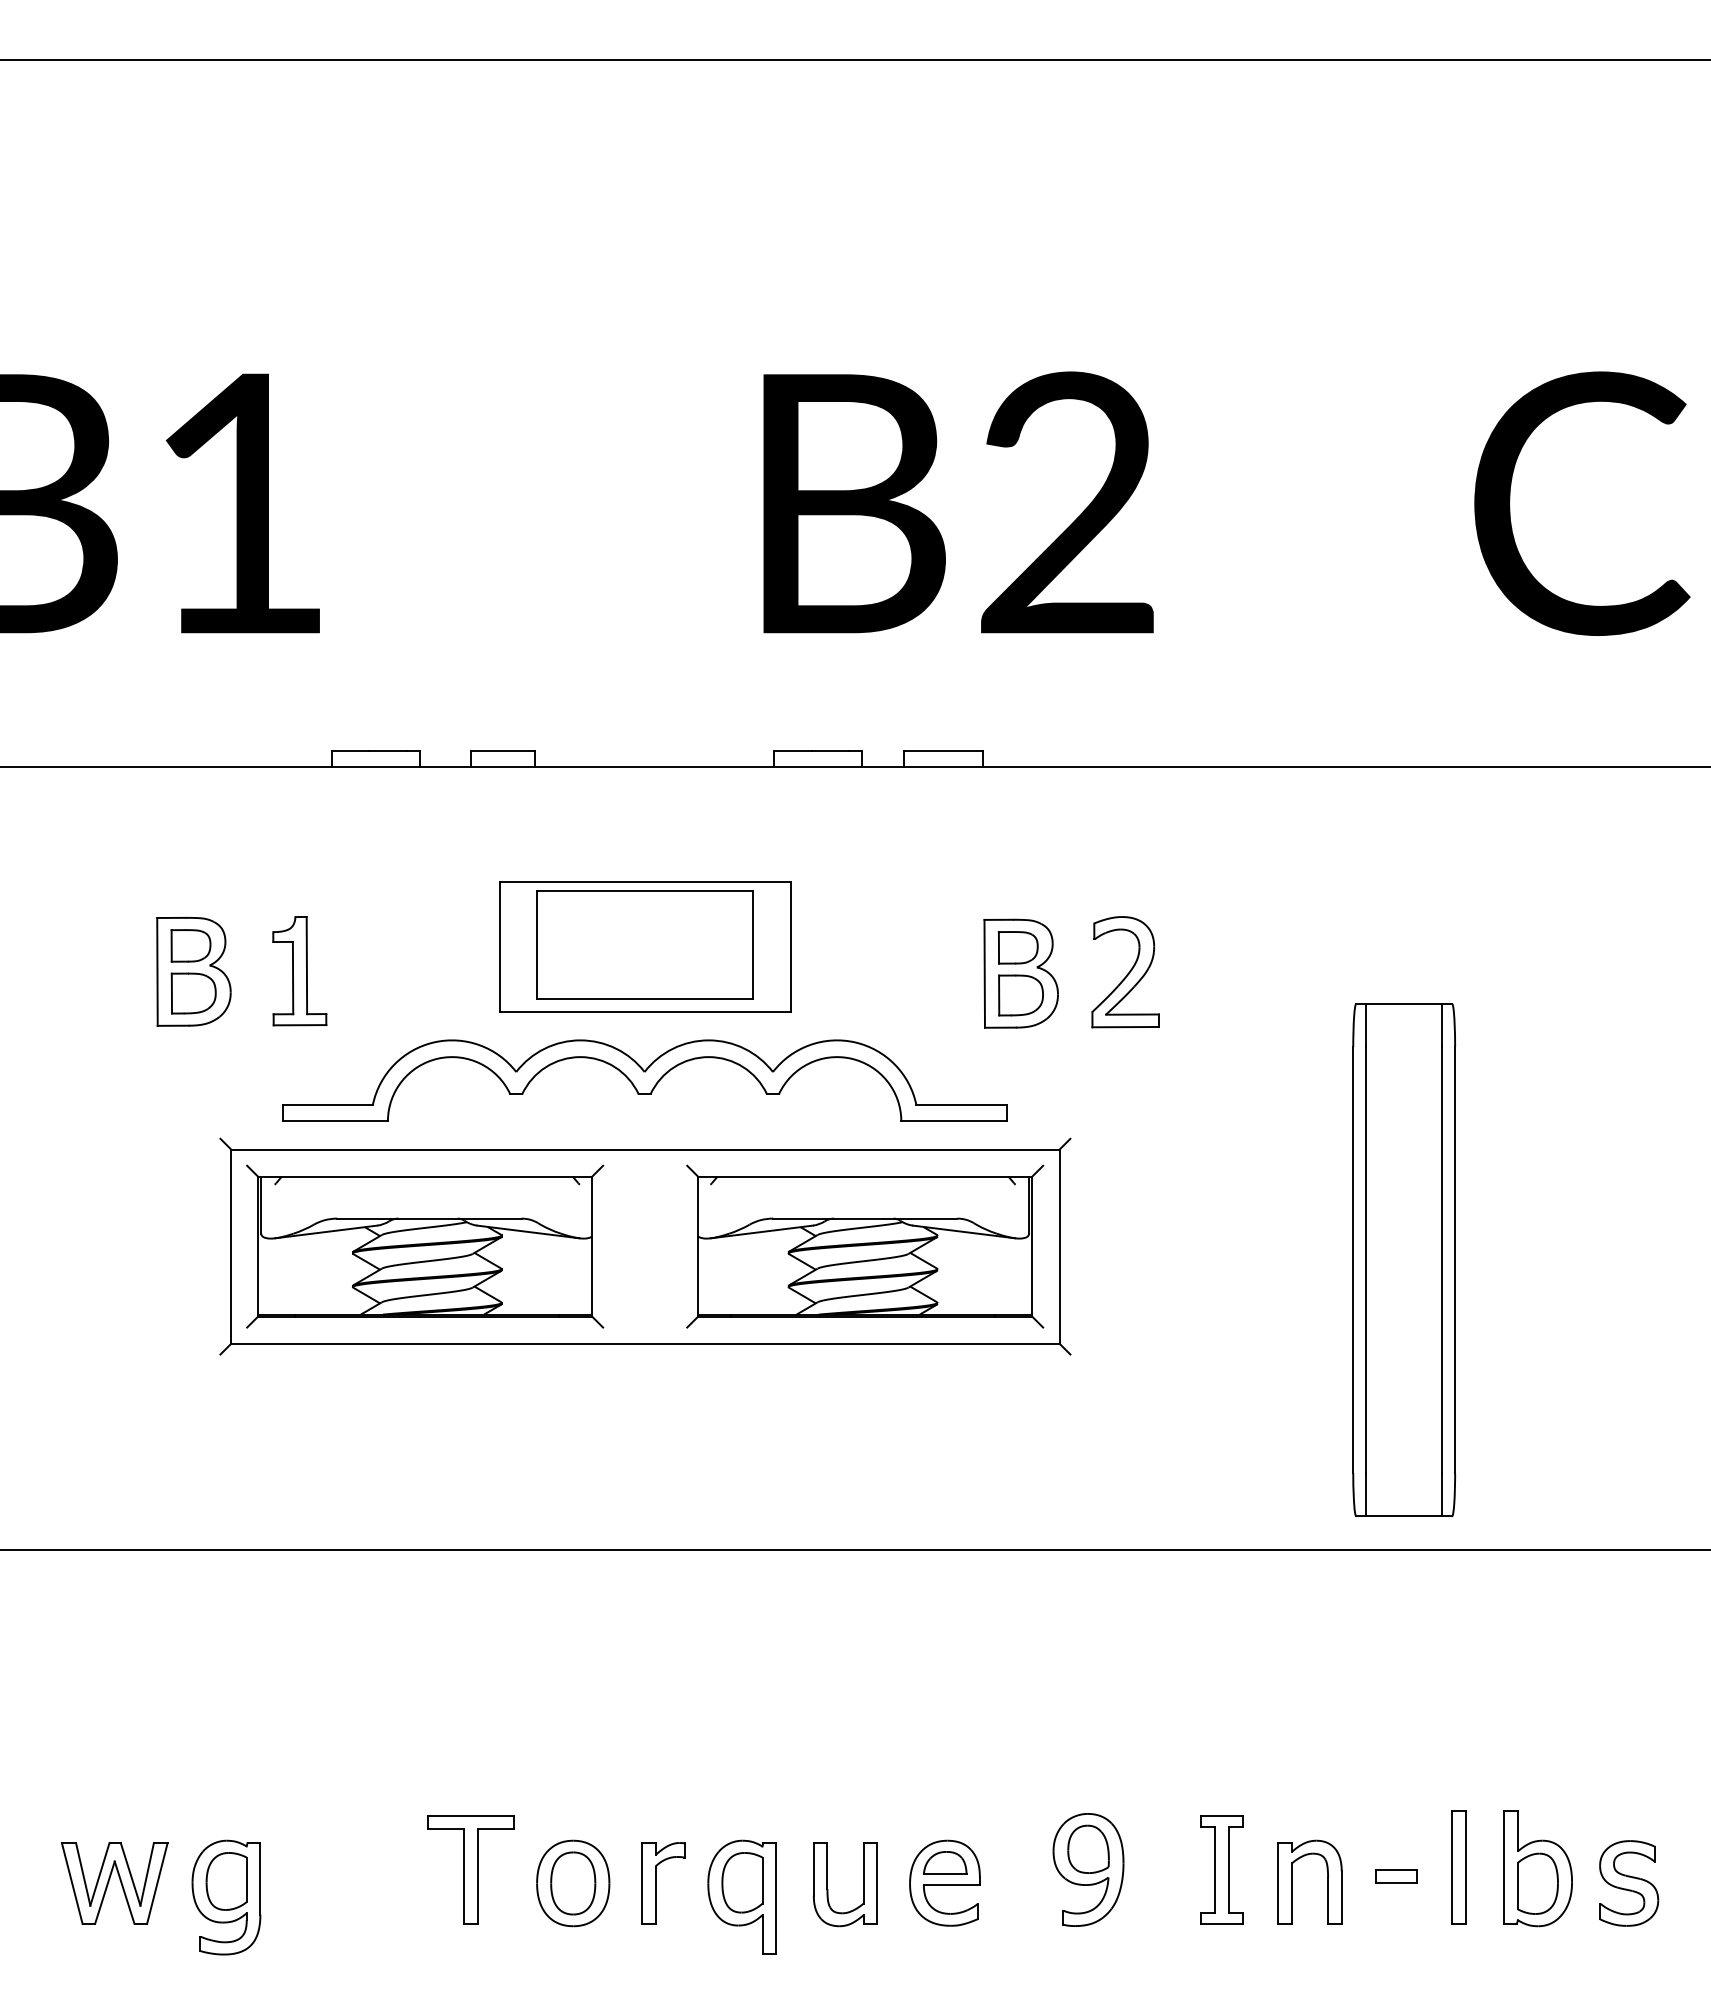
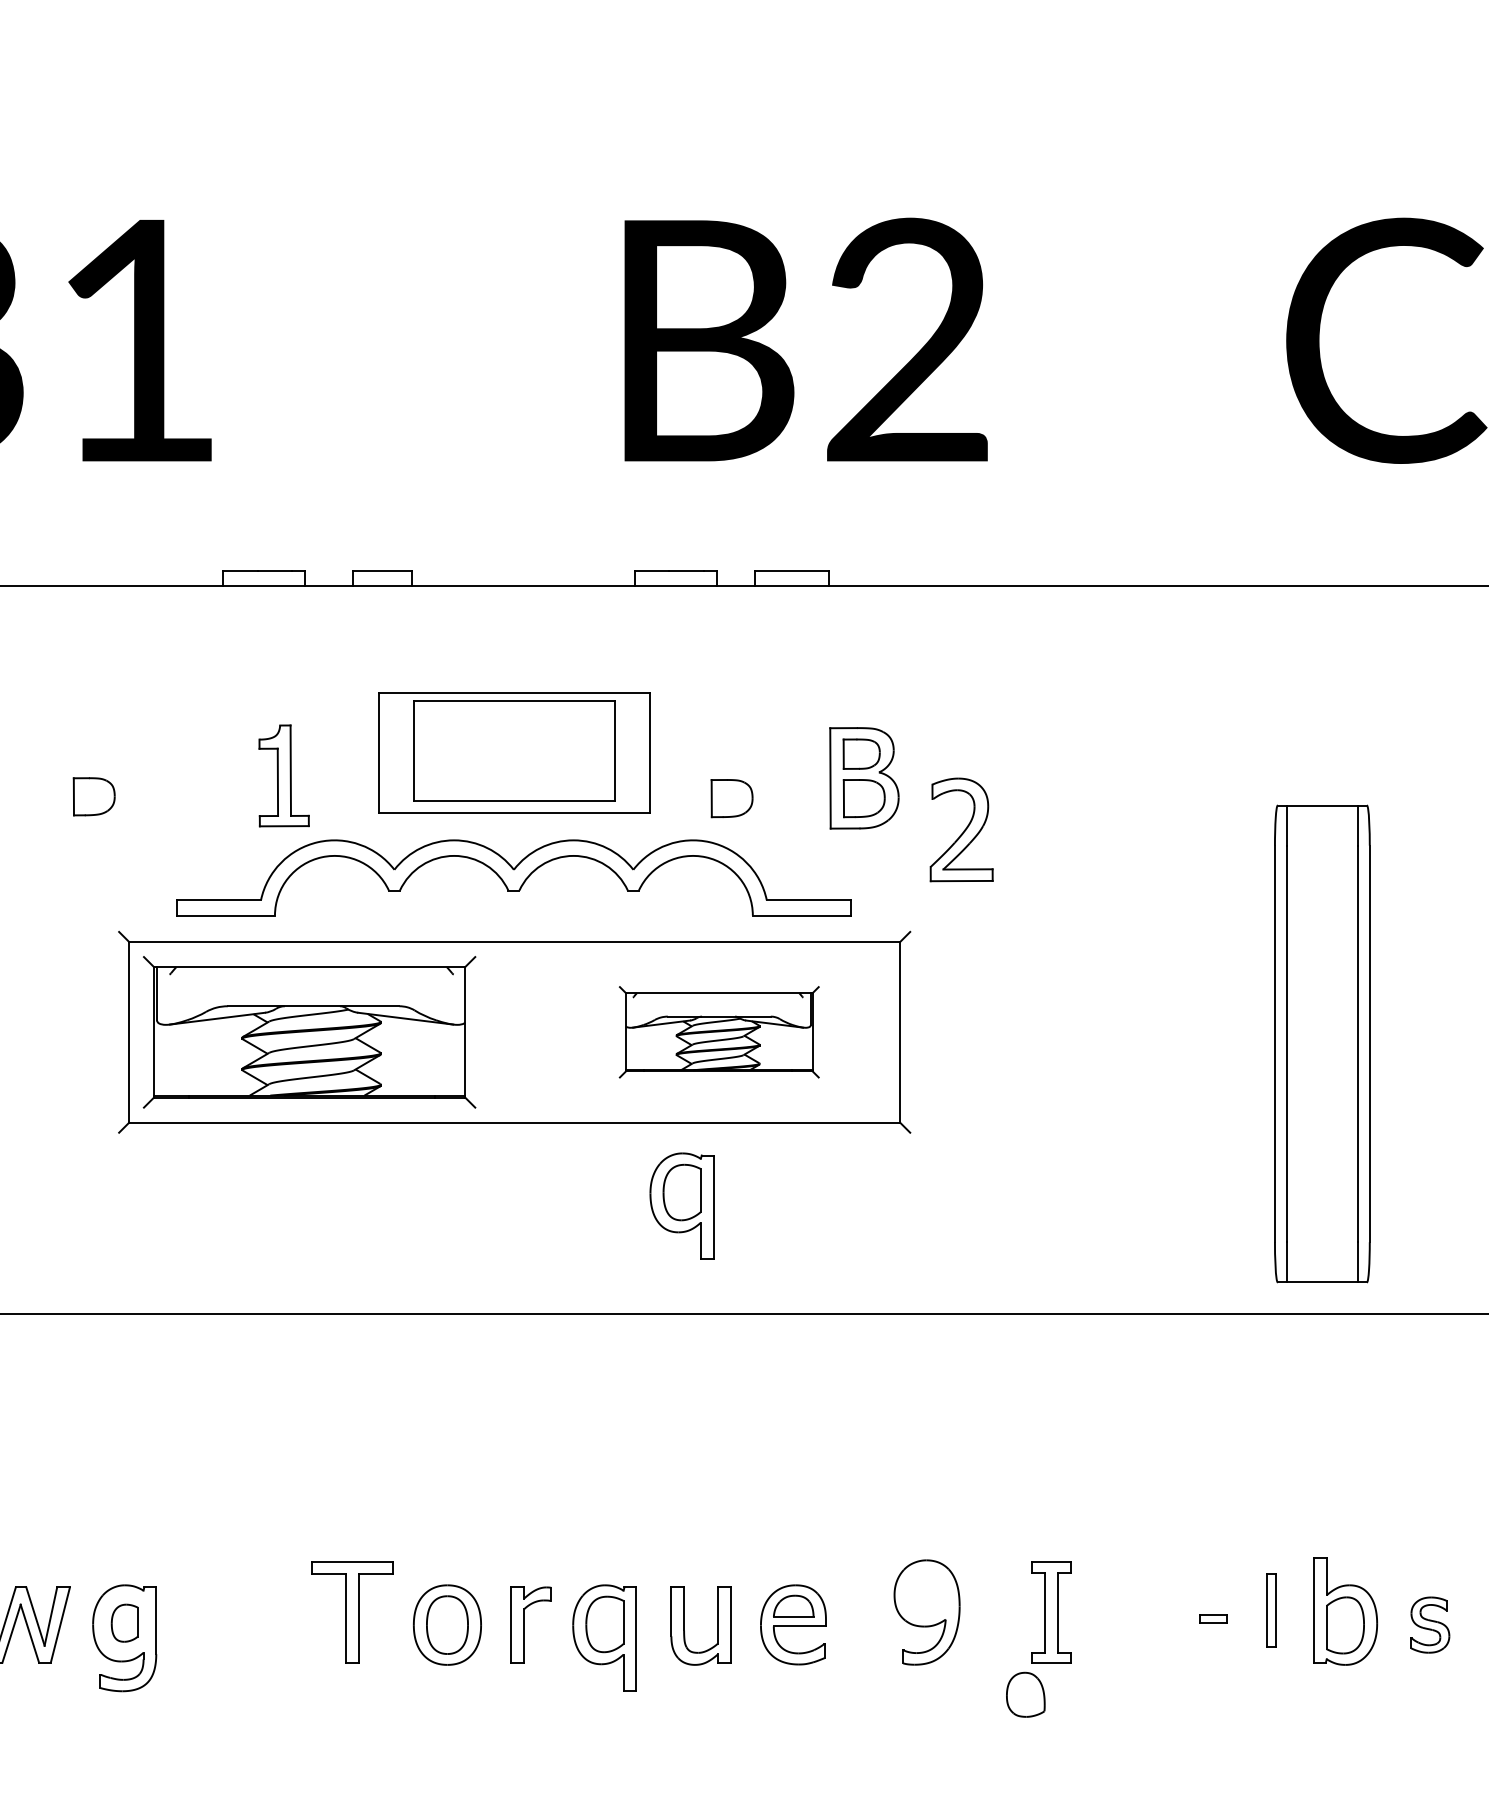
part: (193, 971) -> (94, 776), removed
part: (299, 971) -> (283, 776), moved
part: (1125, 972) -> (961, 830), moved
part: (878, 995) -> (731, 798), added
part: (865, 1246) -> (719, 1032), size x0.6
part: (1403, 1260) -> (1321, 1044), moved
part: (824, 1432) -> (681, 1205), added
part: (1088, 1848) -> (1025, 1694), moved
part: (1458, 1867) -> (1271, 1610), size x0.7
part: (1396, 1876) -> (1213, 1618), size x0.7
part: (226, 1881) -> (124, 1623), size x0.7
part: (1292, 1881) -> (1116, 1623), removed
part: (1629, 1883) -> (1430, 1625), size x0.7

